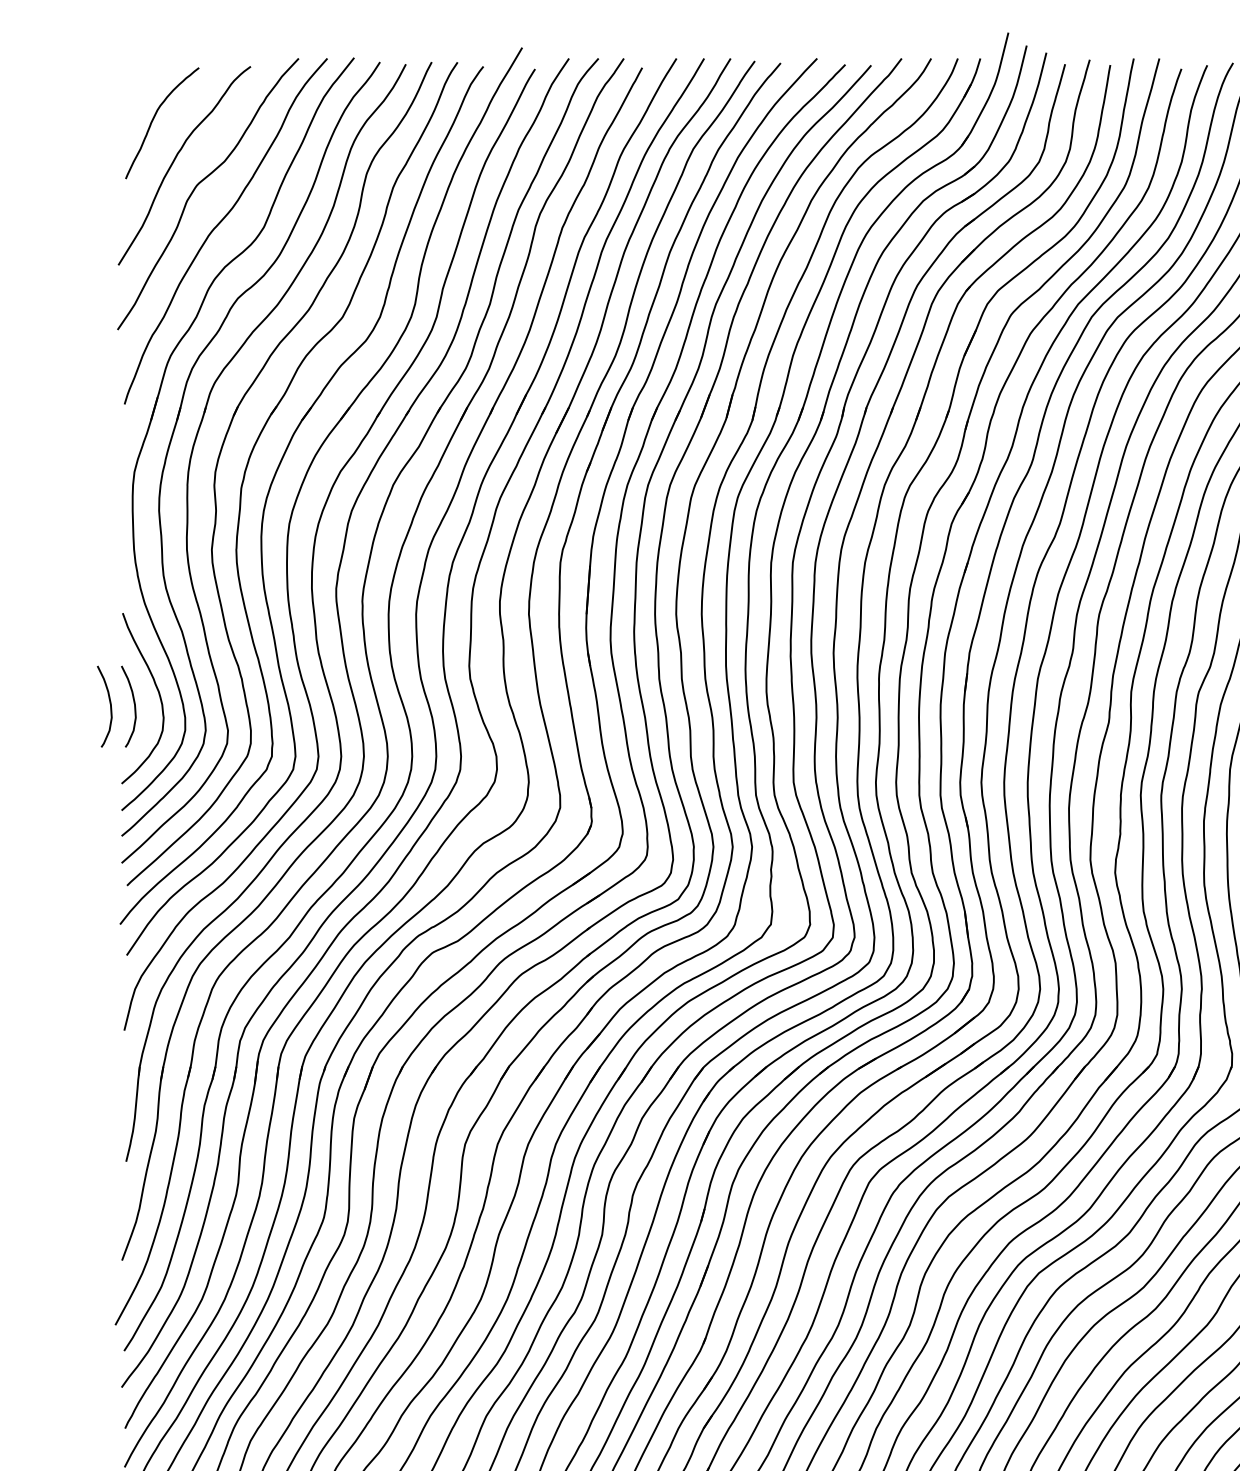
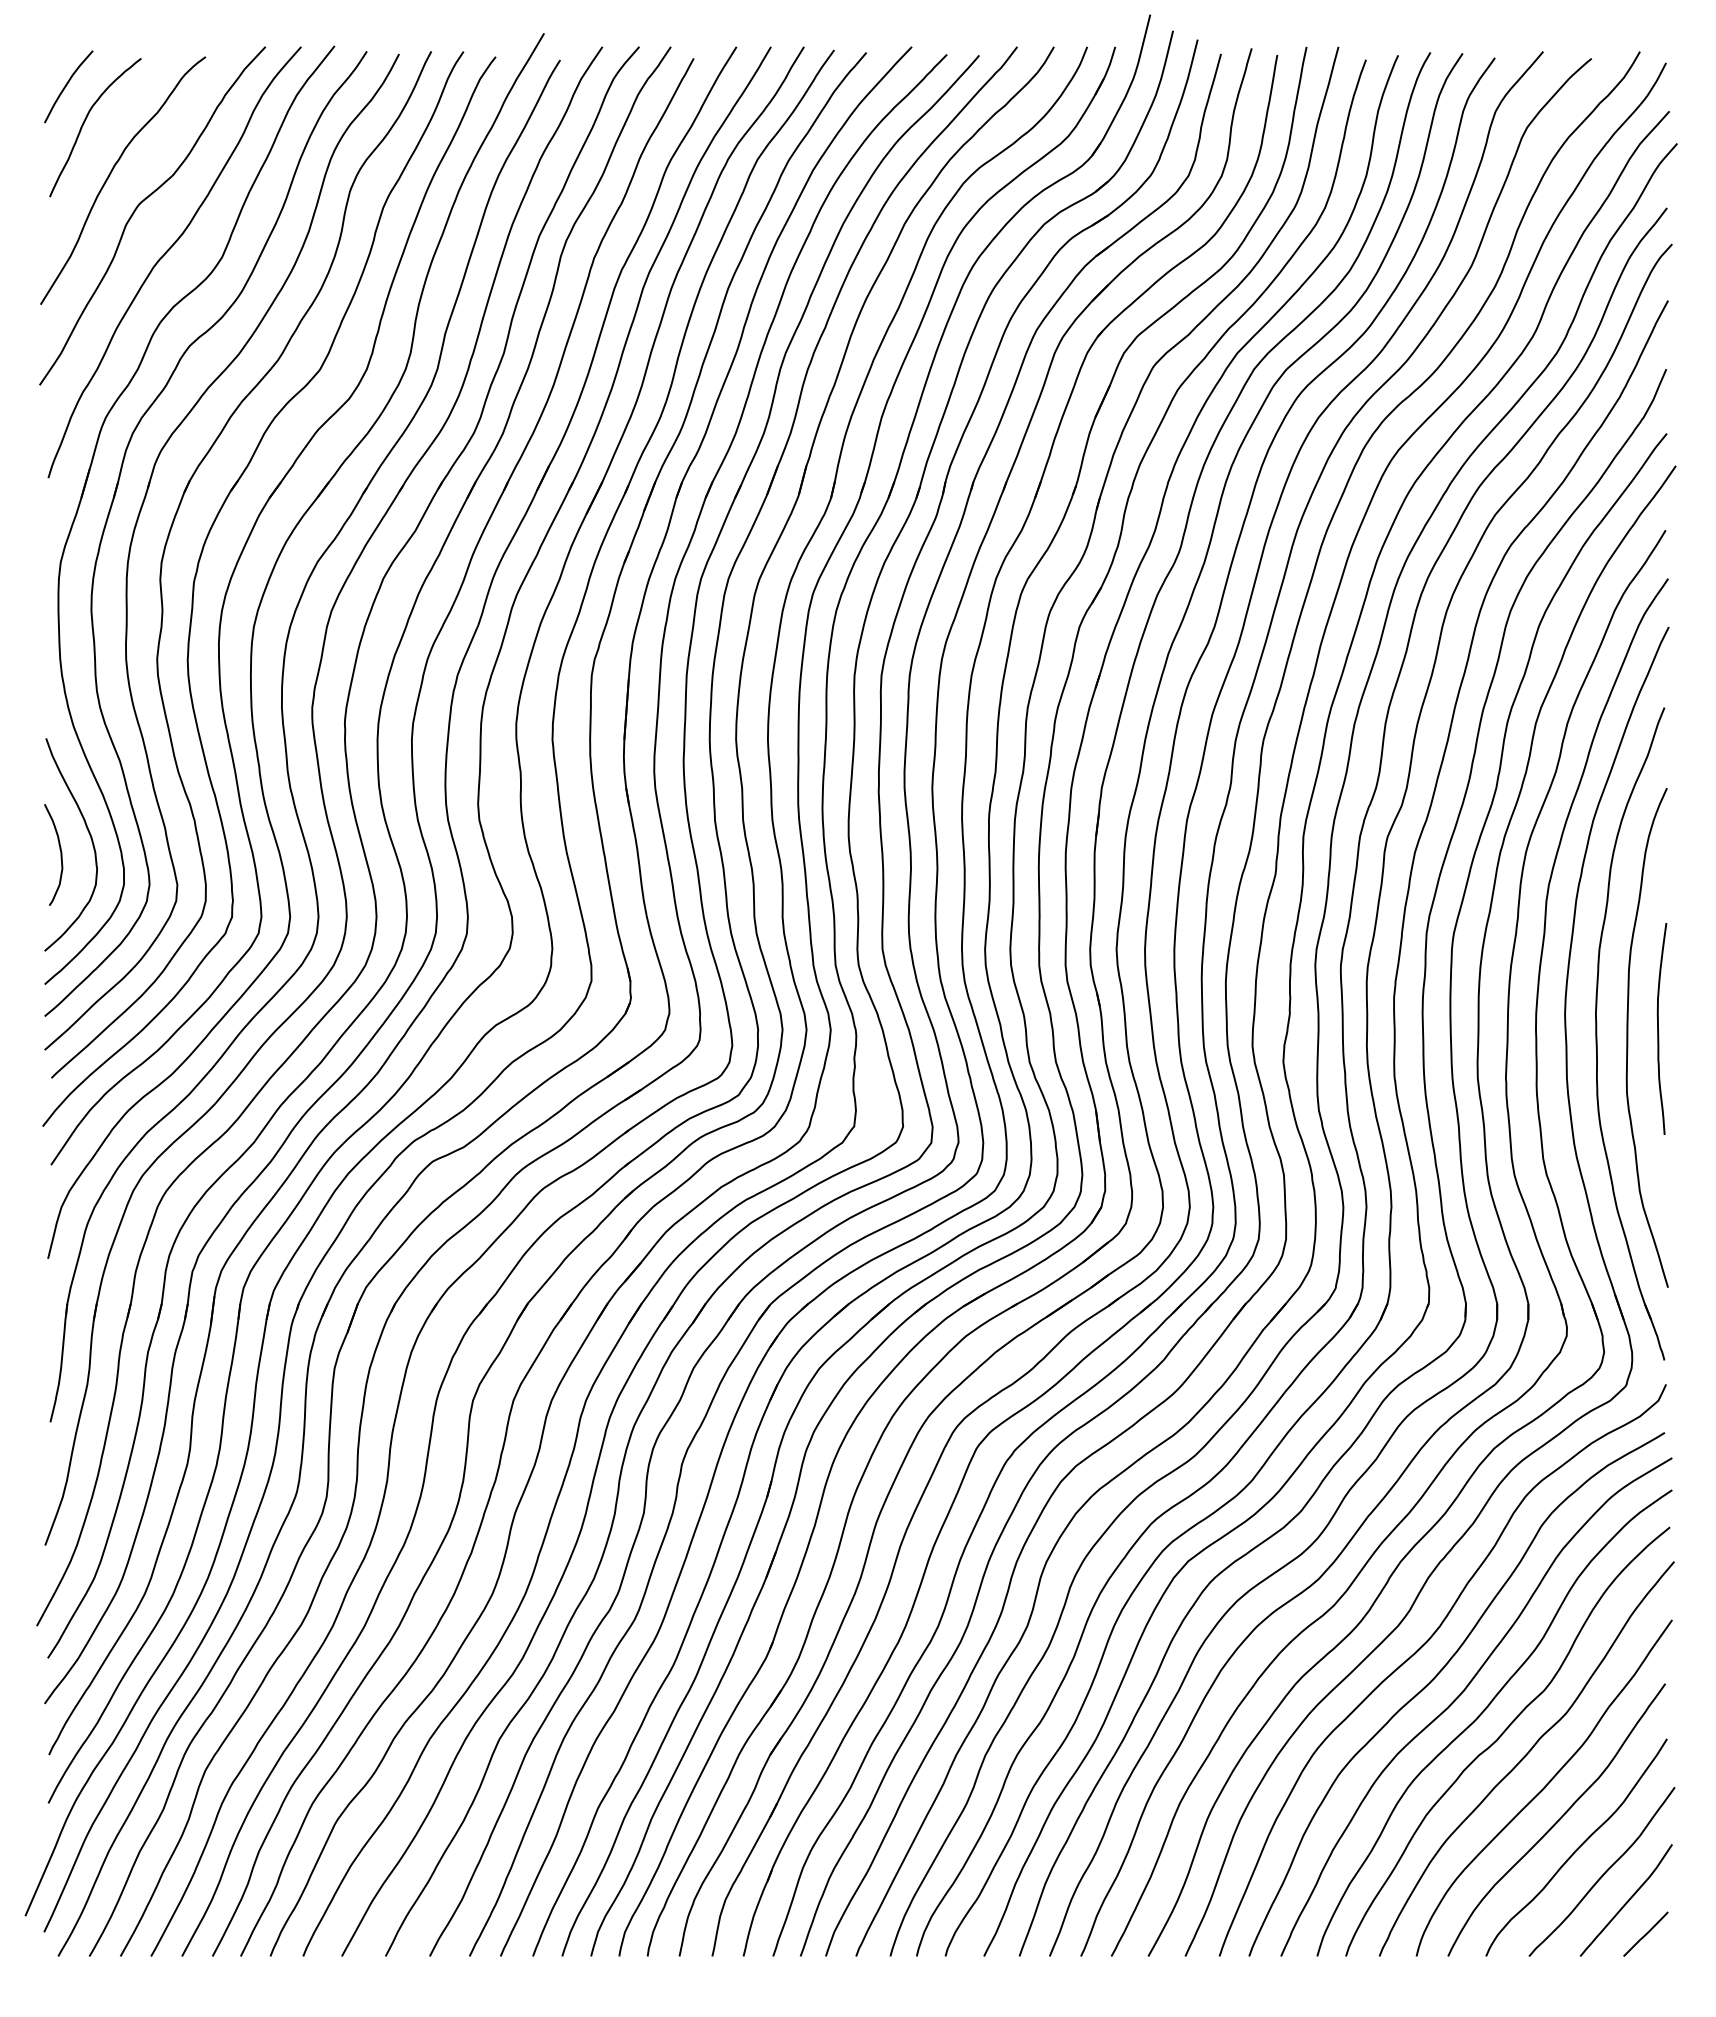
curve: (139, 89) -> (67, 85), added
curve: (110, 706) -> (30, 854), removed

